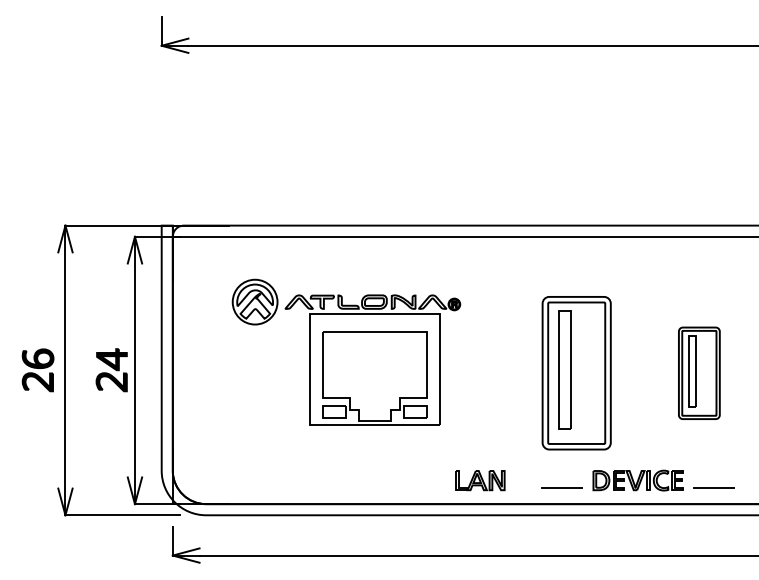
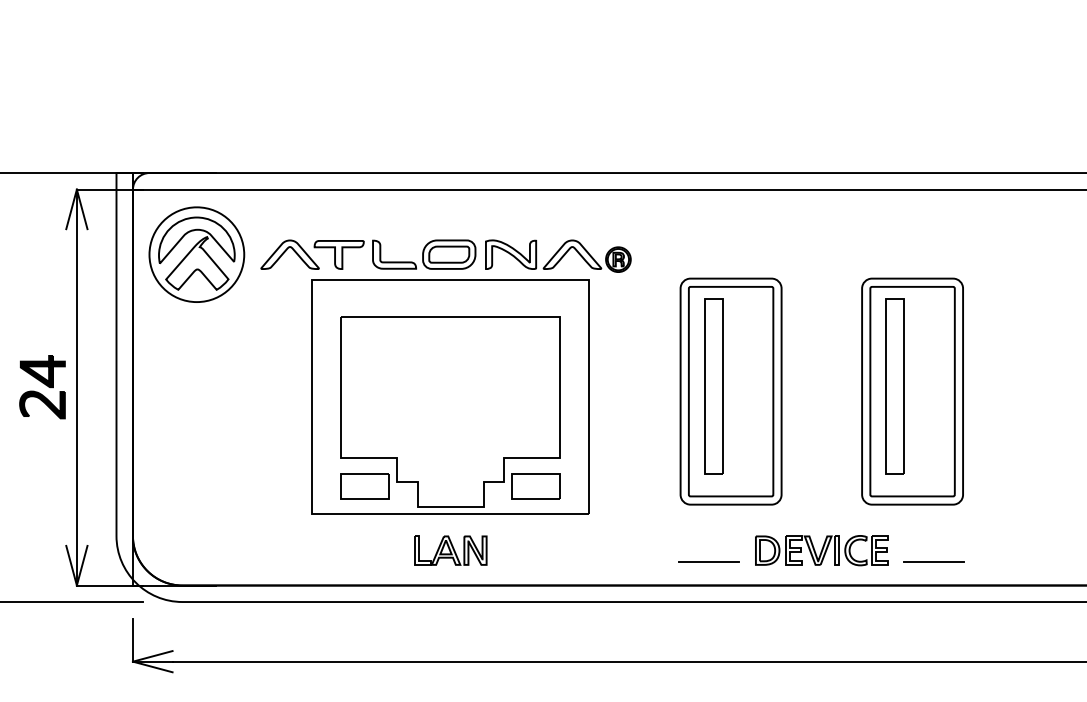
part: (346, 351) -> (390, 359), size x1.43
part: (699, 373) -> (912, 392), size x1.67
part: (480, 480) -> (450, 550), moved

